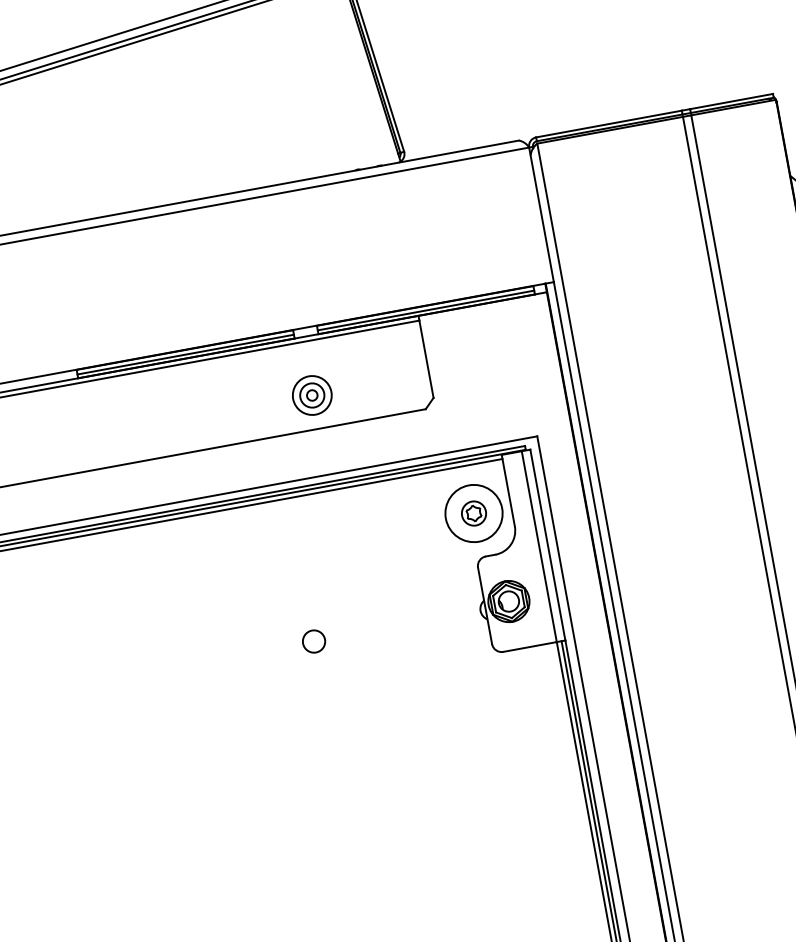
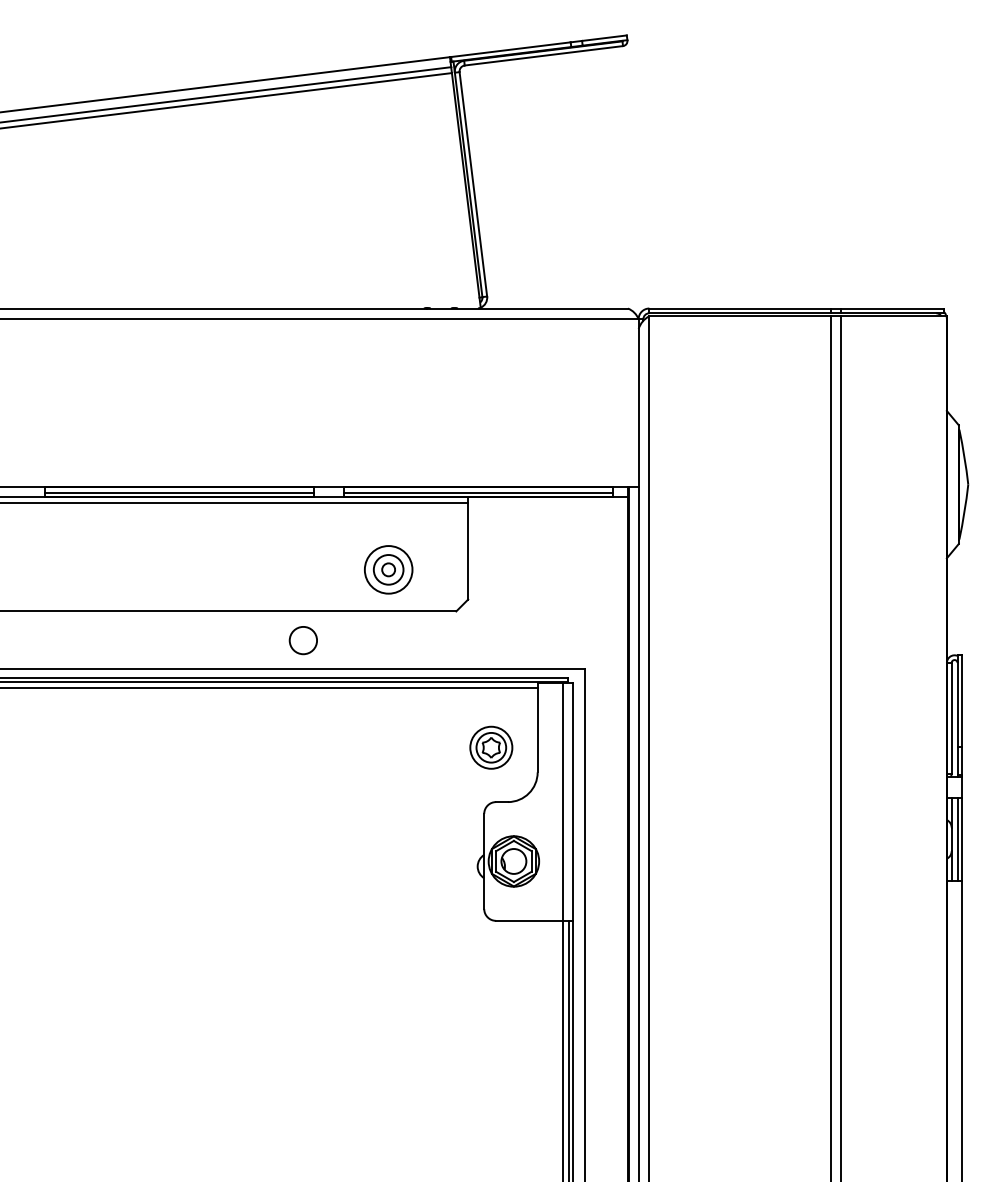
part: (312, 395) -> (388, 569), moved
circle: (474, 513) -> (491, 747), size x0.6
circle: (313, 641) -> (302, 640), moved

